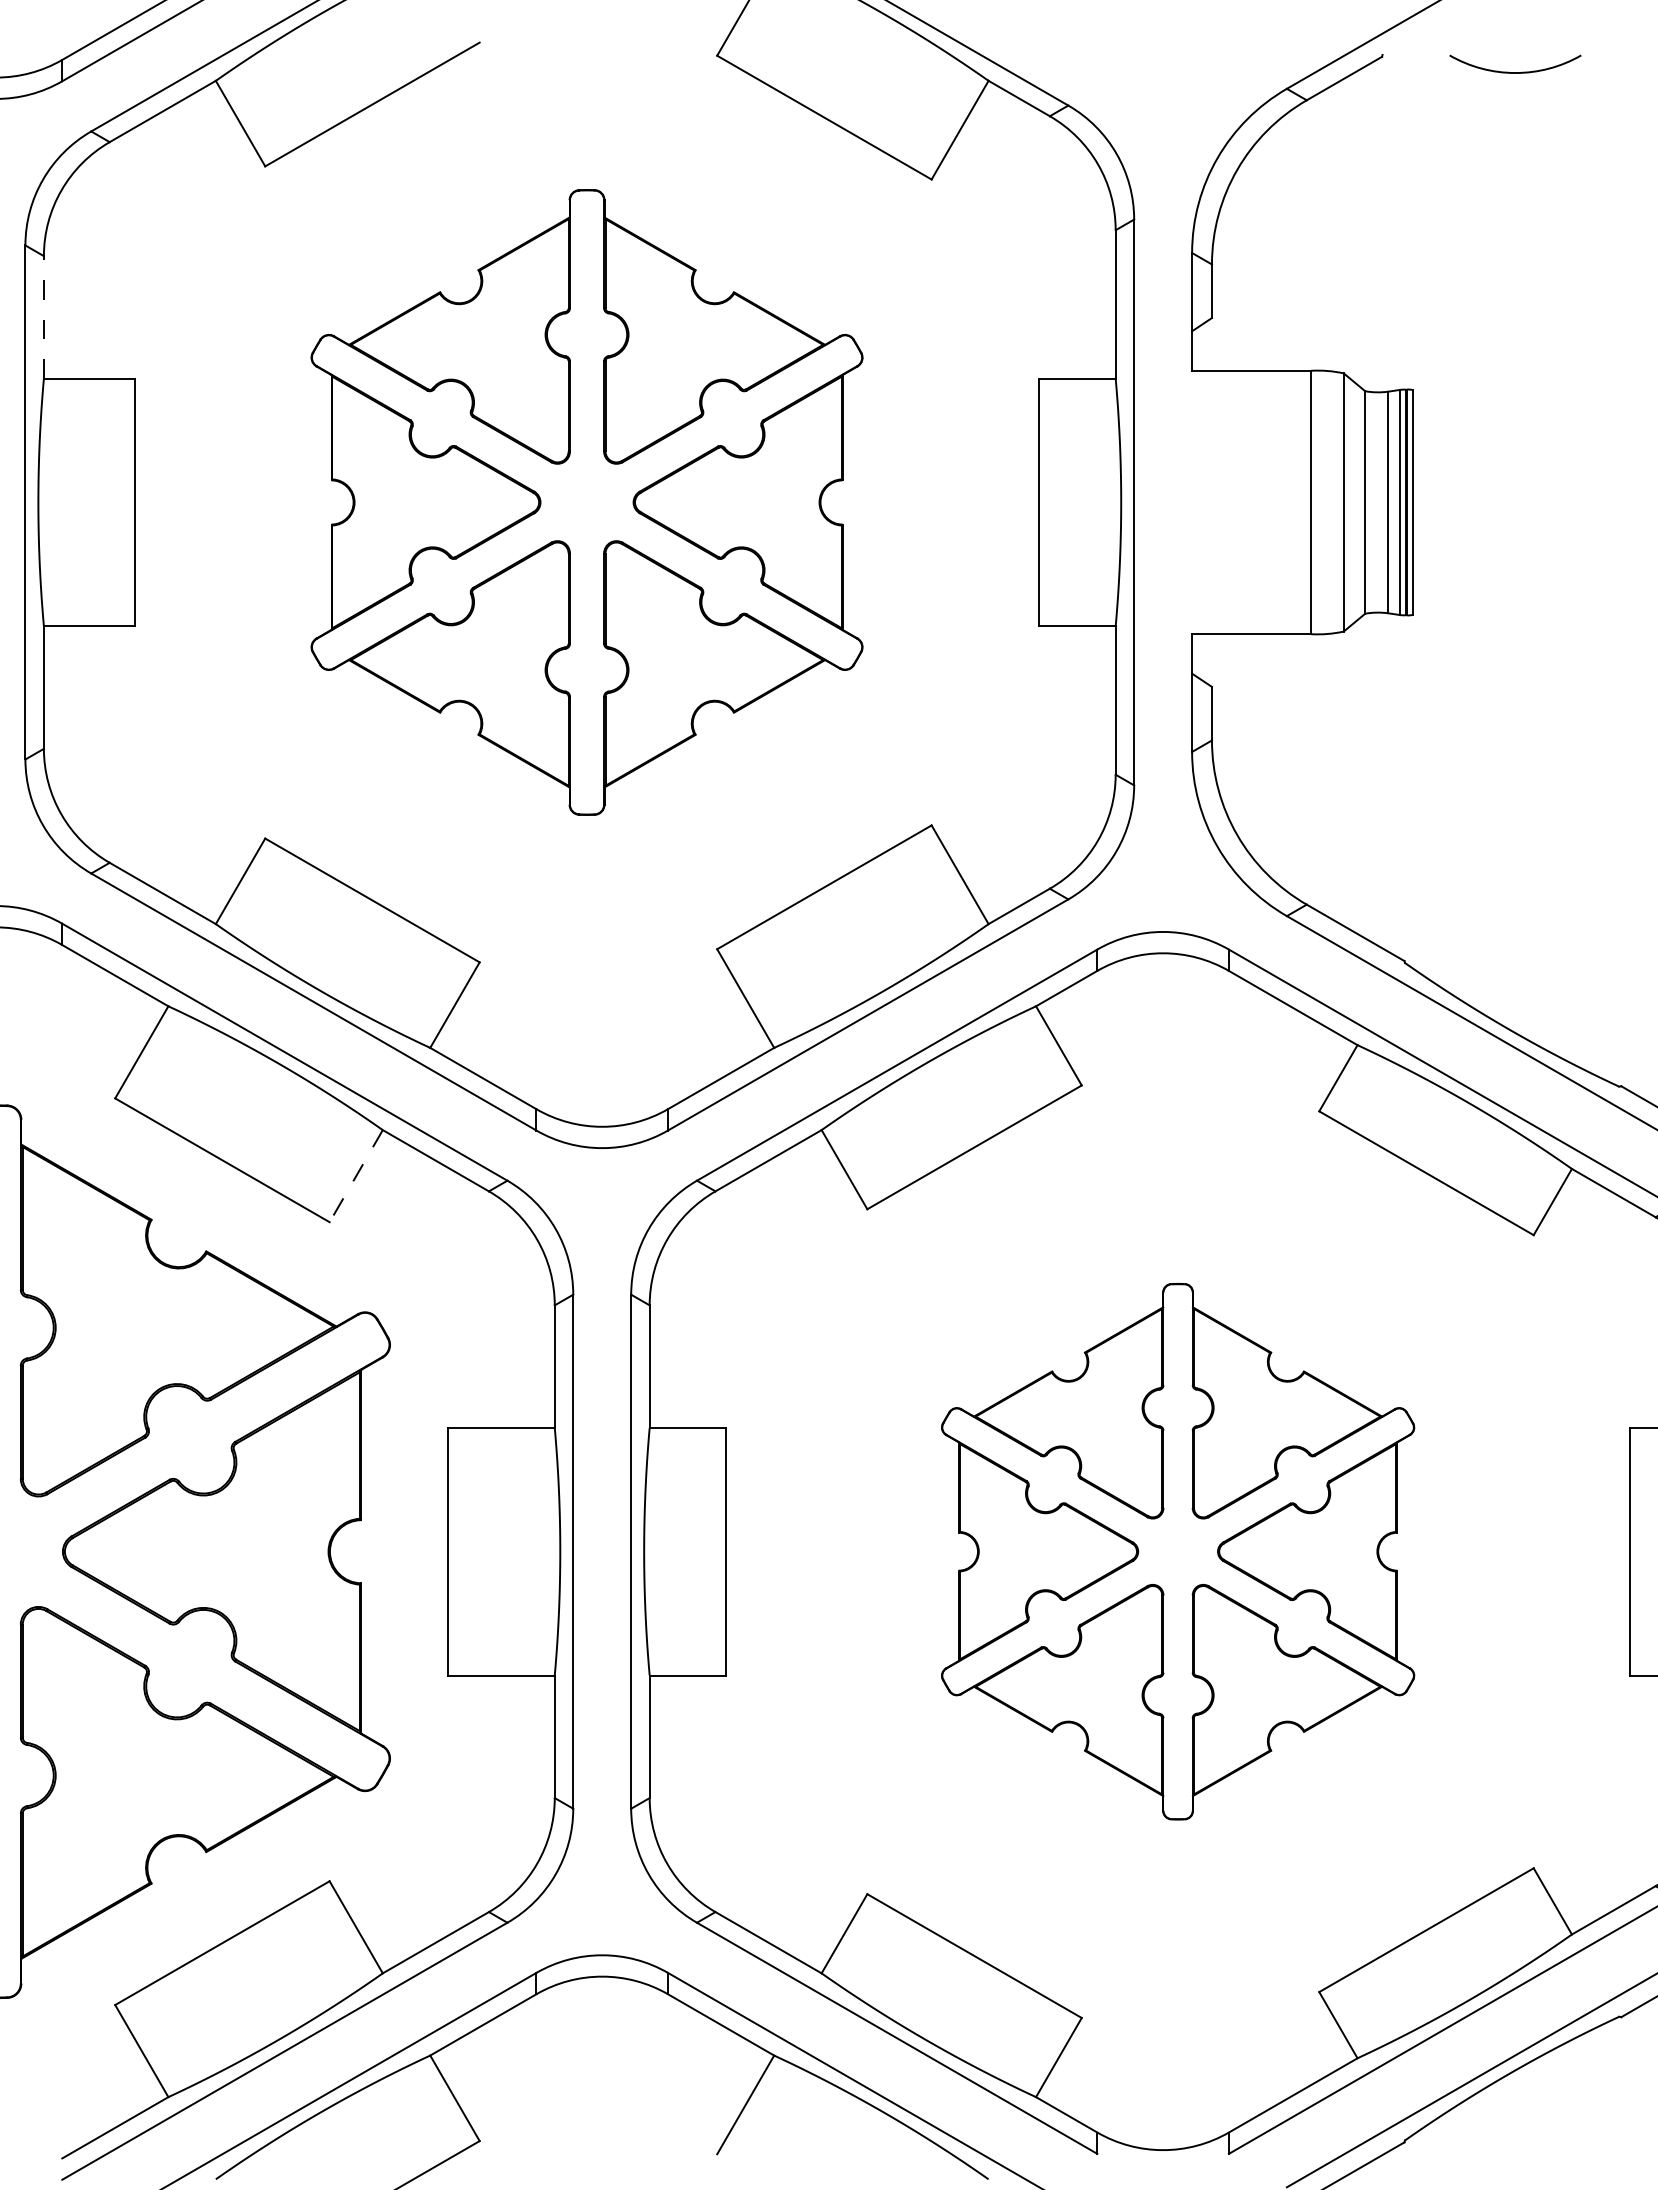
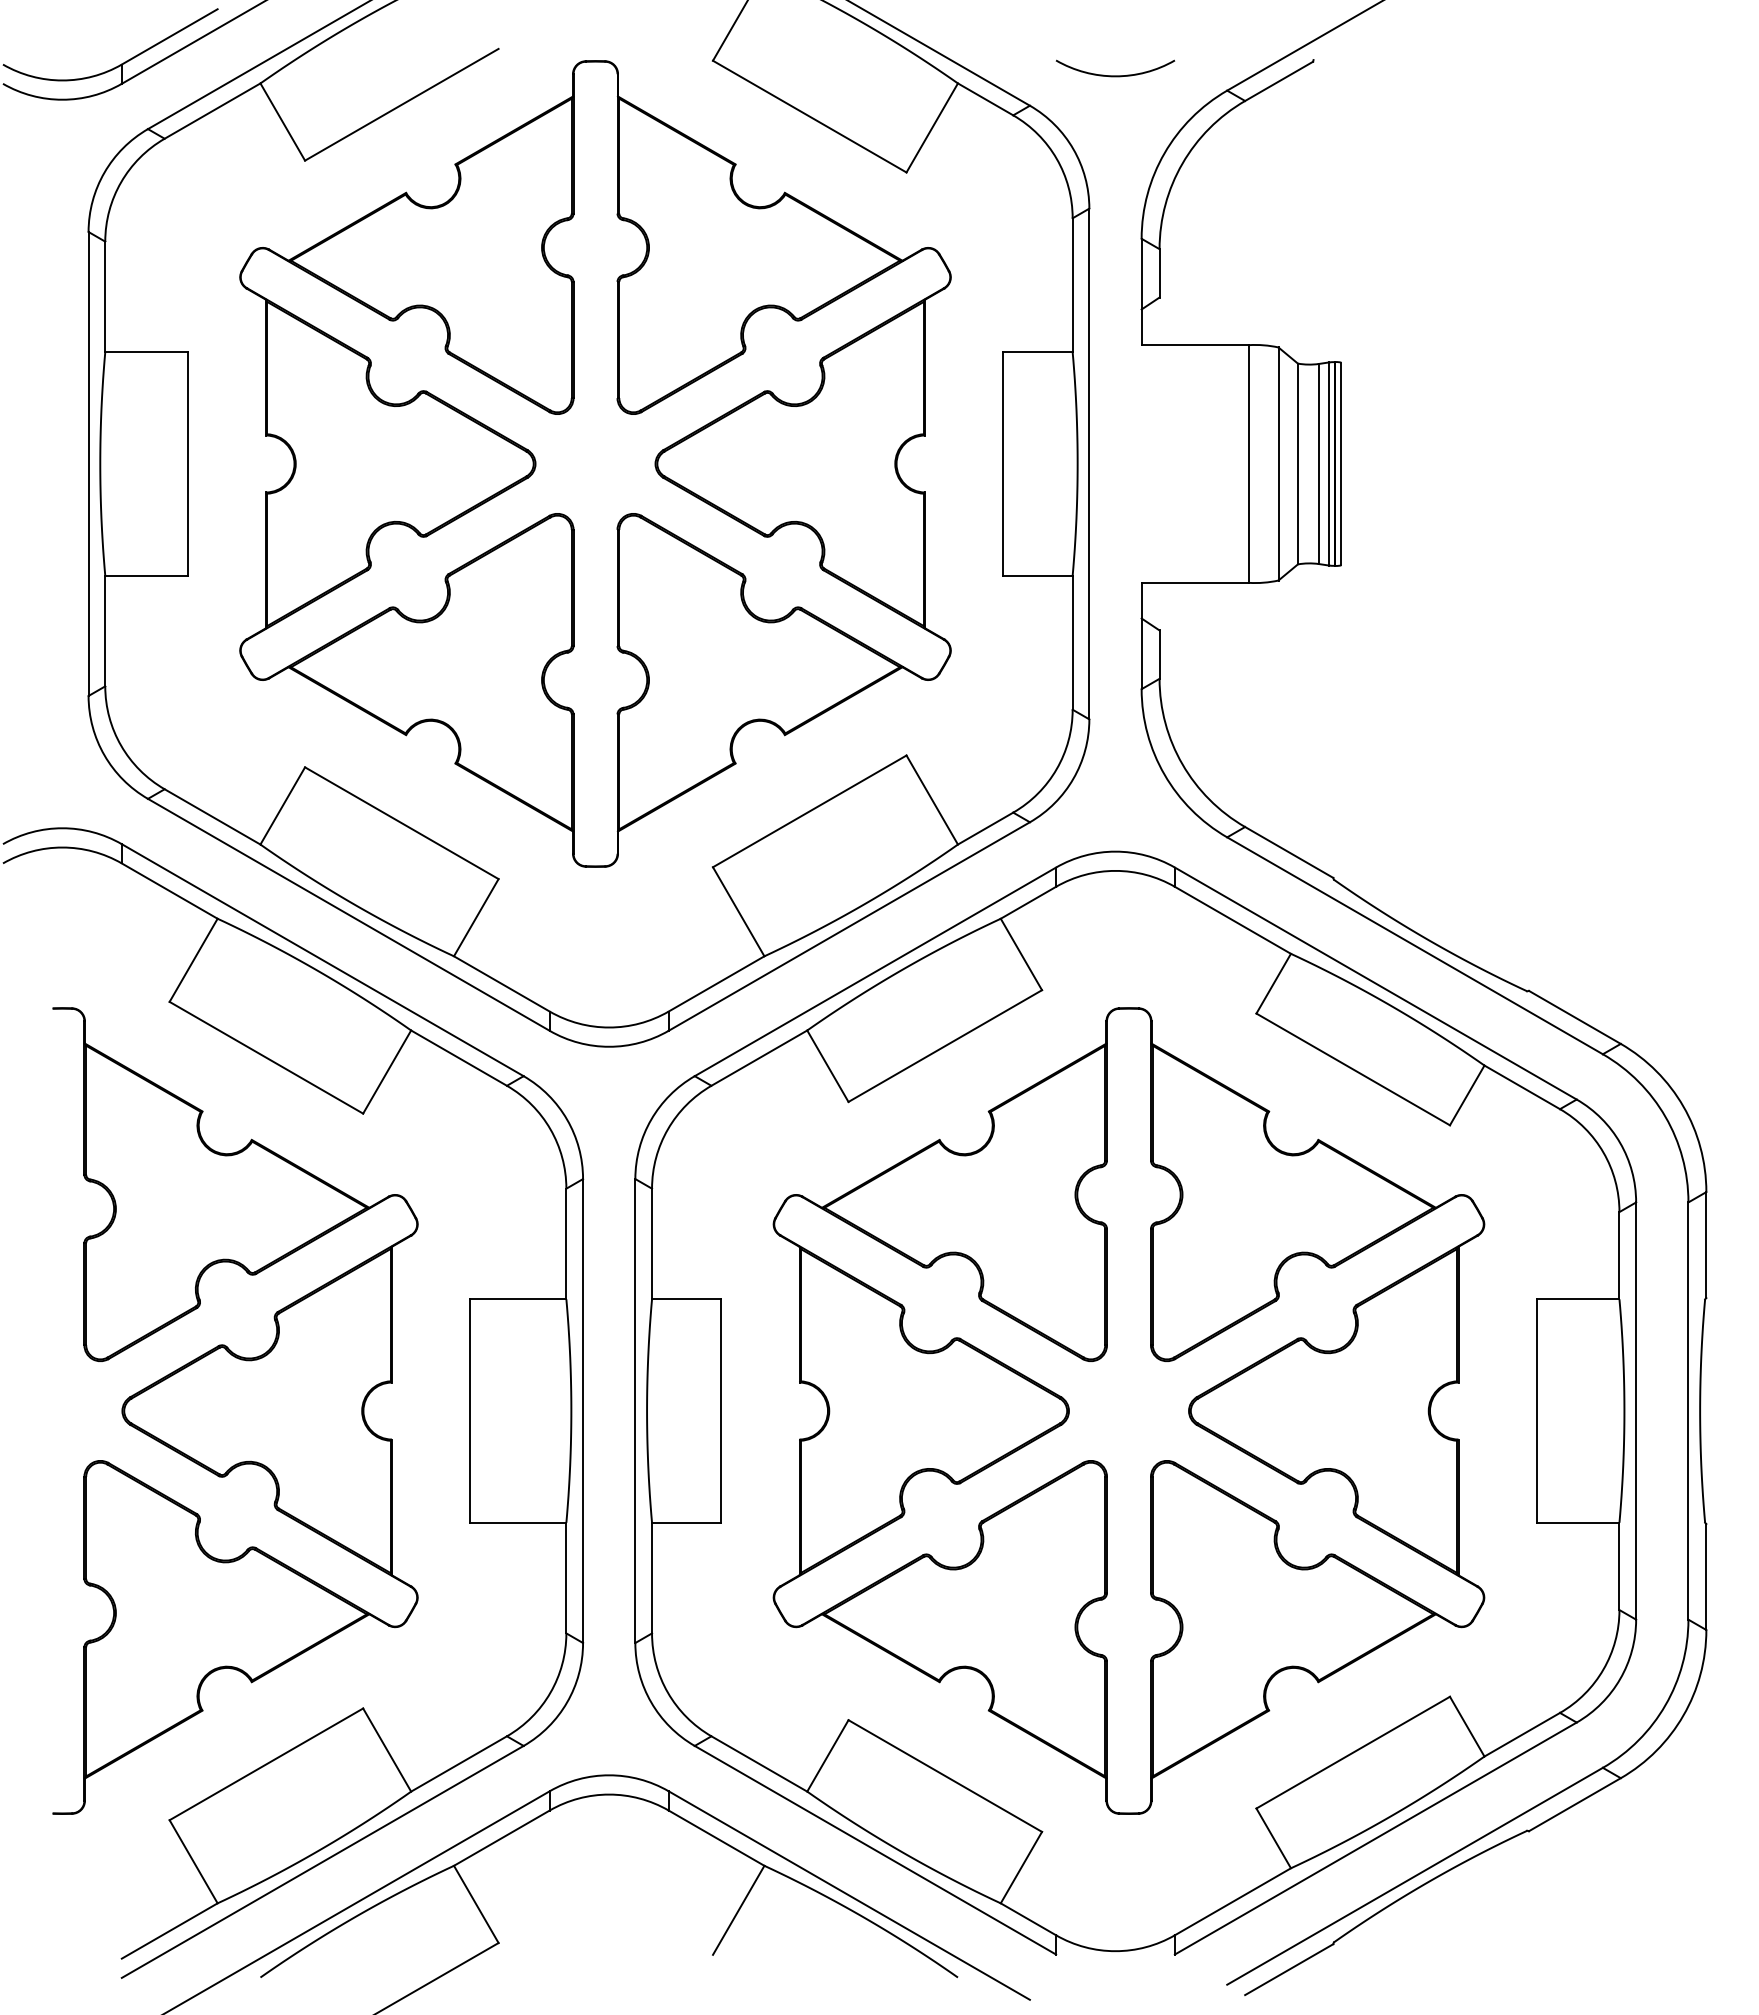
arc: (1515, 72) -> (1115, 75), moved
line: (44, 316) -> (105, 296), dashed -> solid
part: (587, 501) -> (595, 463), size x1.43
line: (356, 1176) -> (387, 1072), dashed -> solid
part: (1177, 1551) -> (1128, 1410), size x1.67

